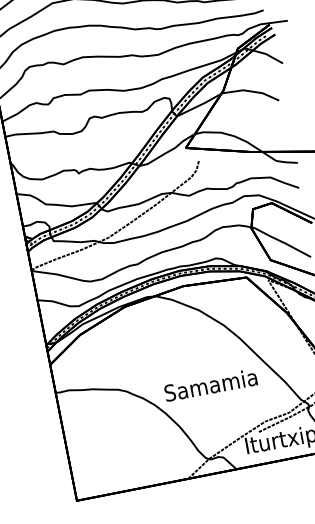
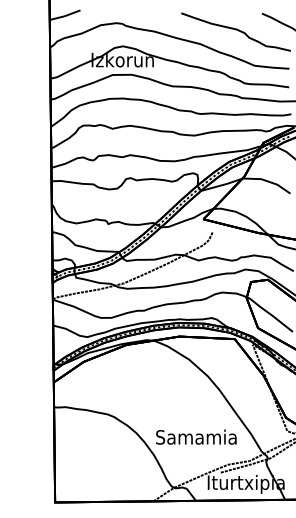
text: (210, 384) -> (196, 436), moved

